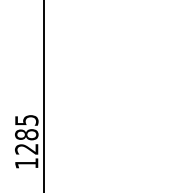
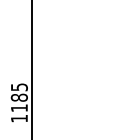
text: (26, 149) -> (19, 108), 1285 -> 1185

